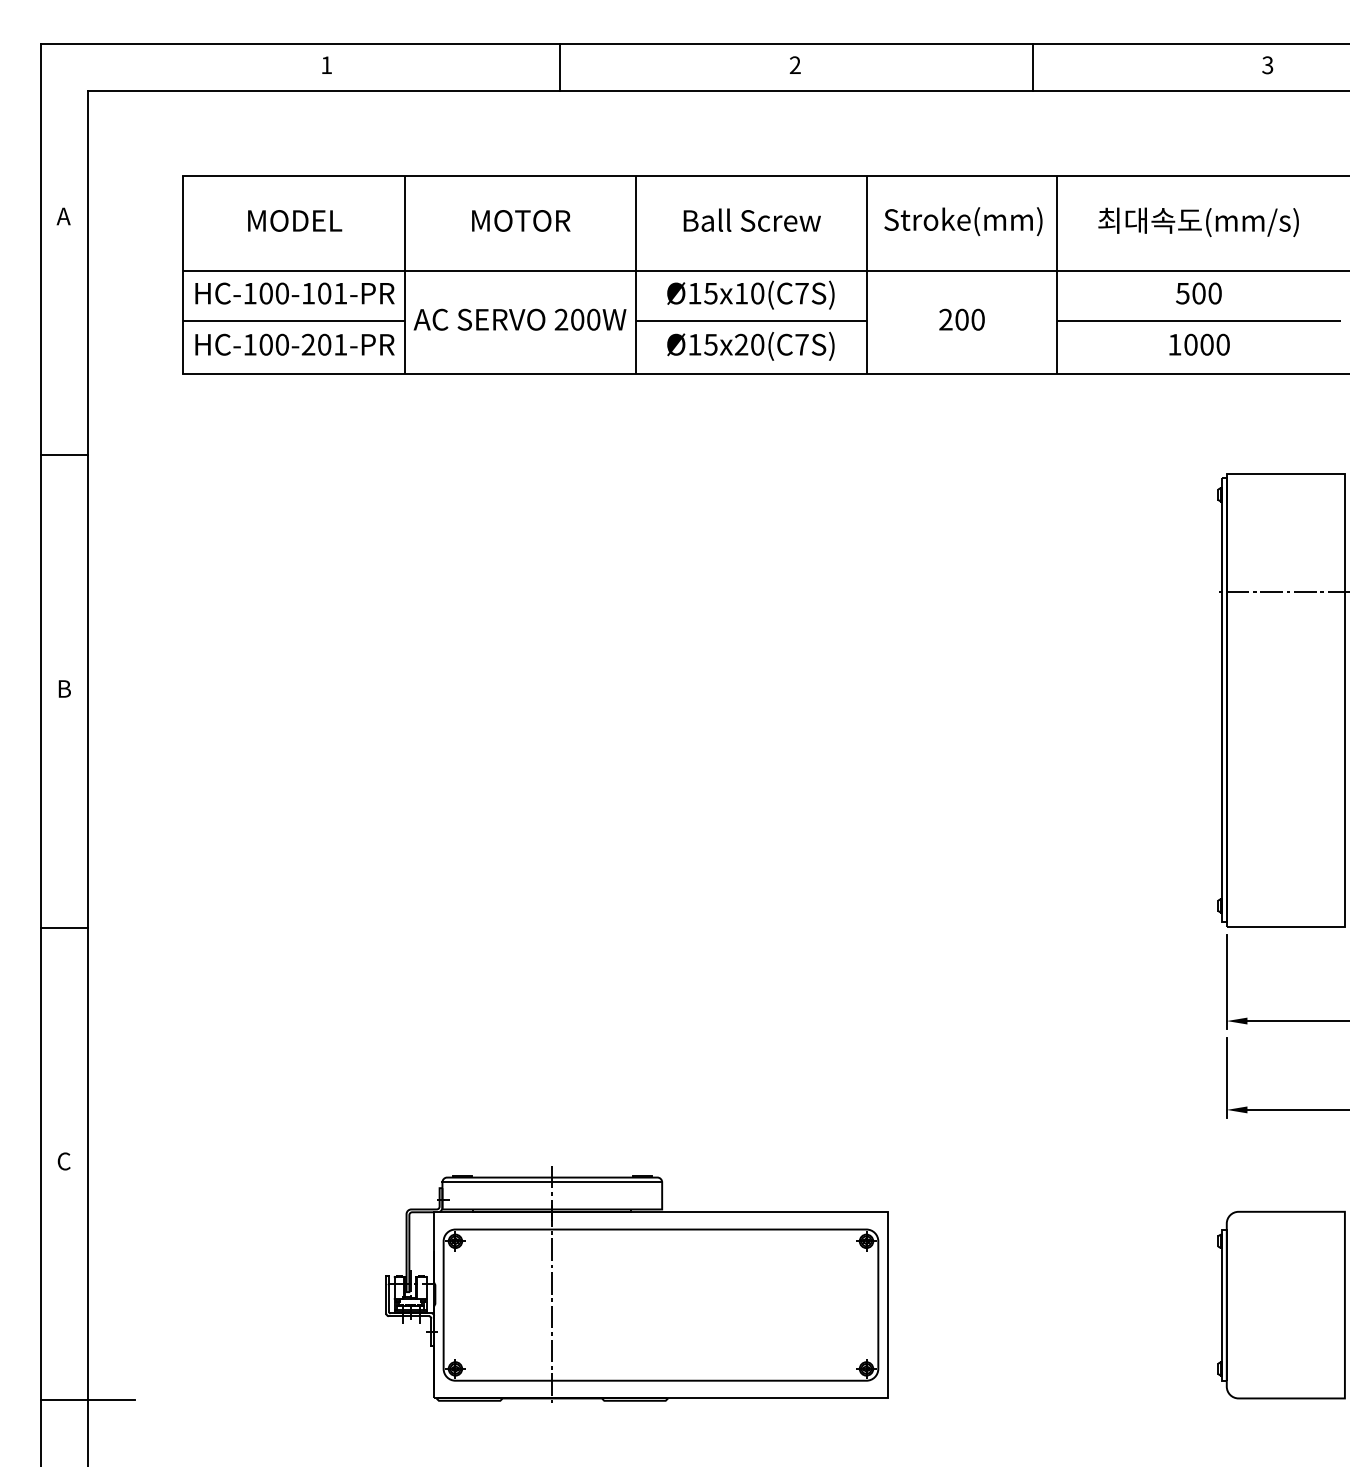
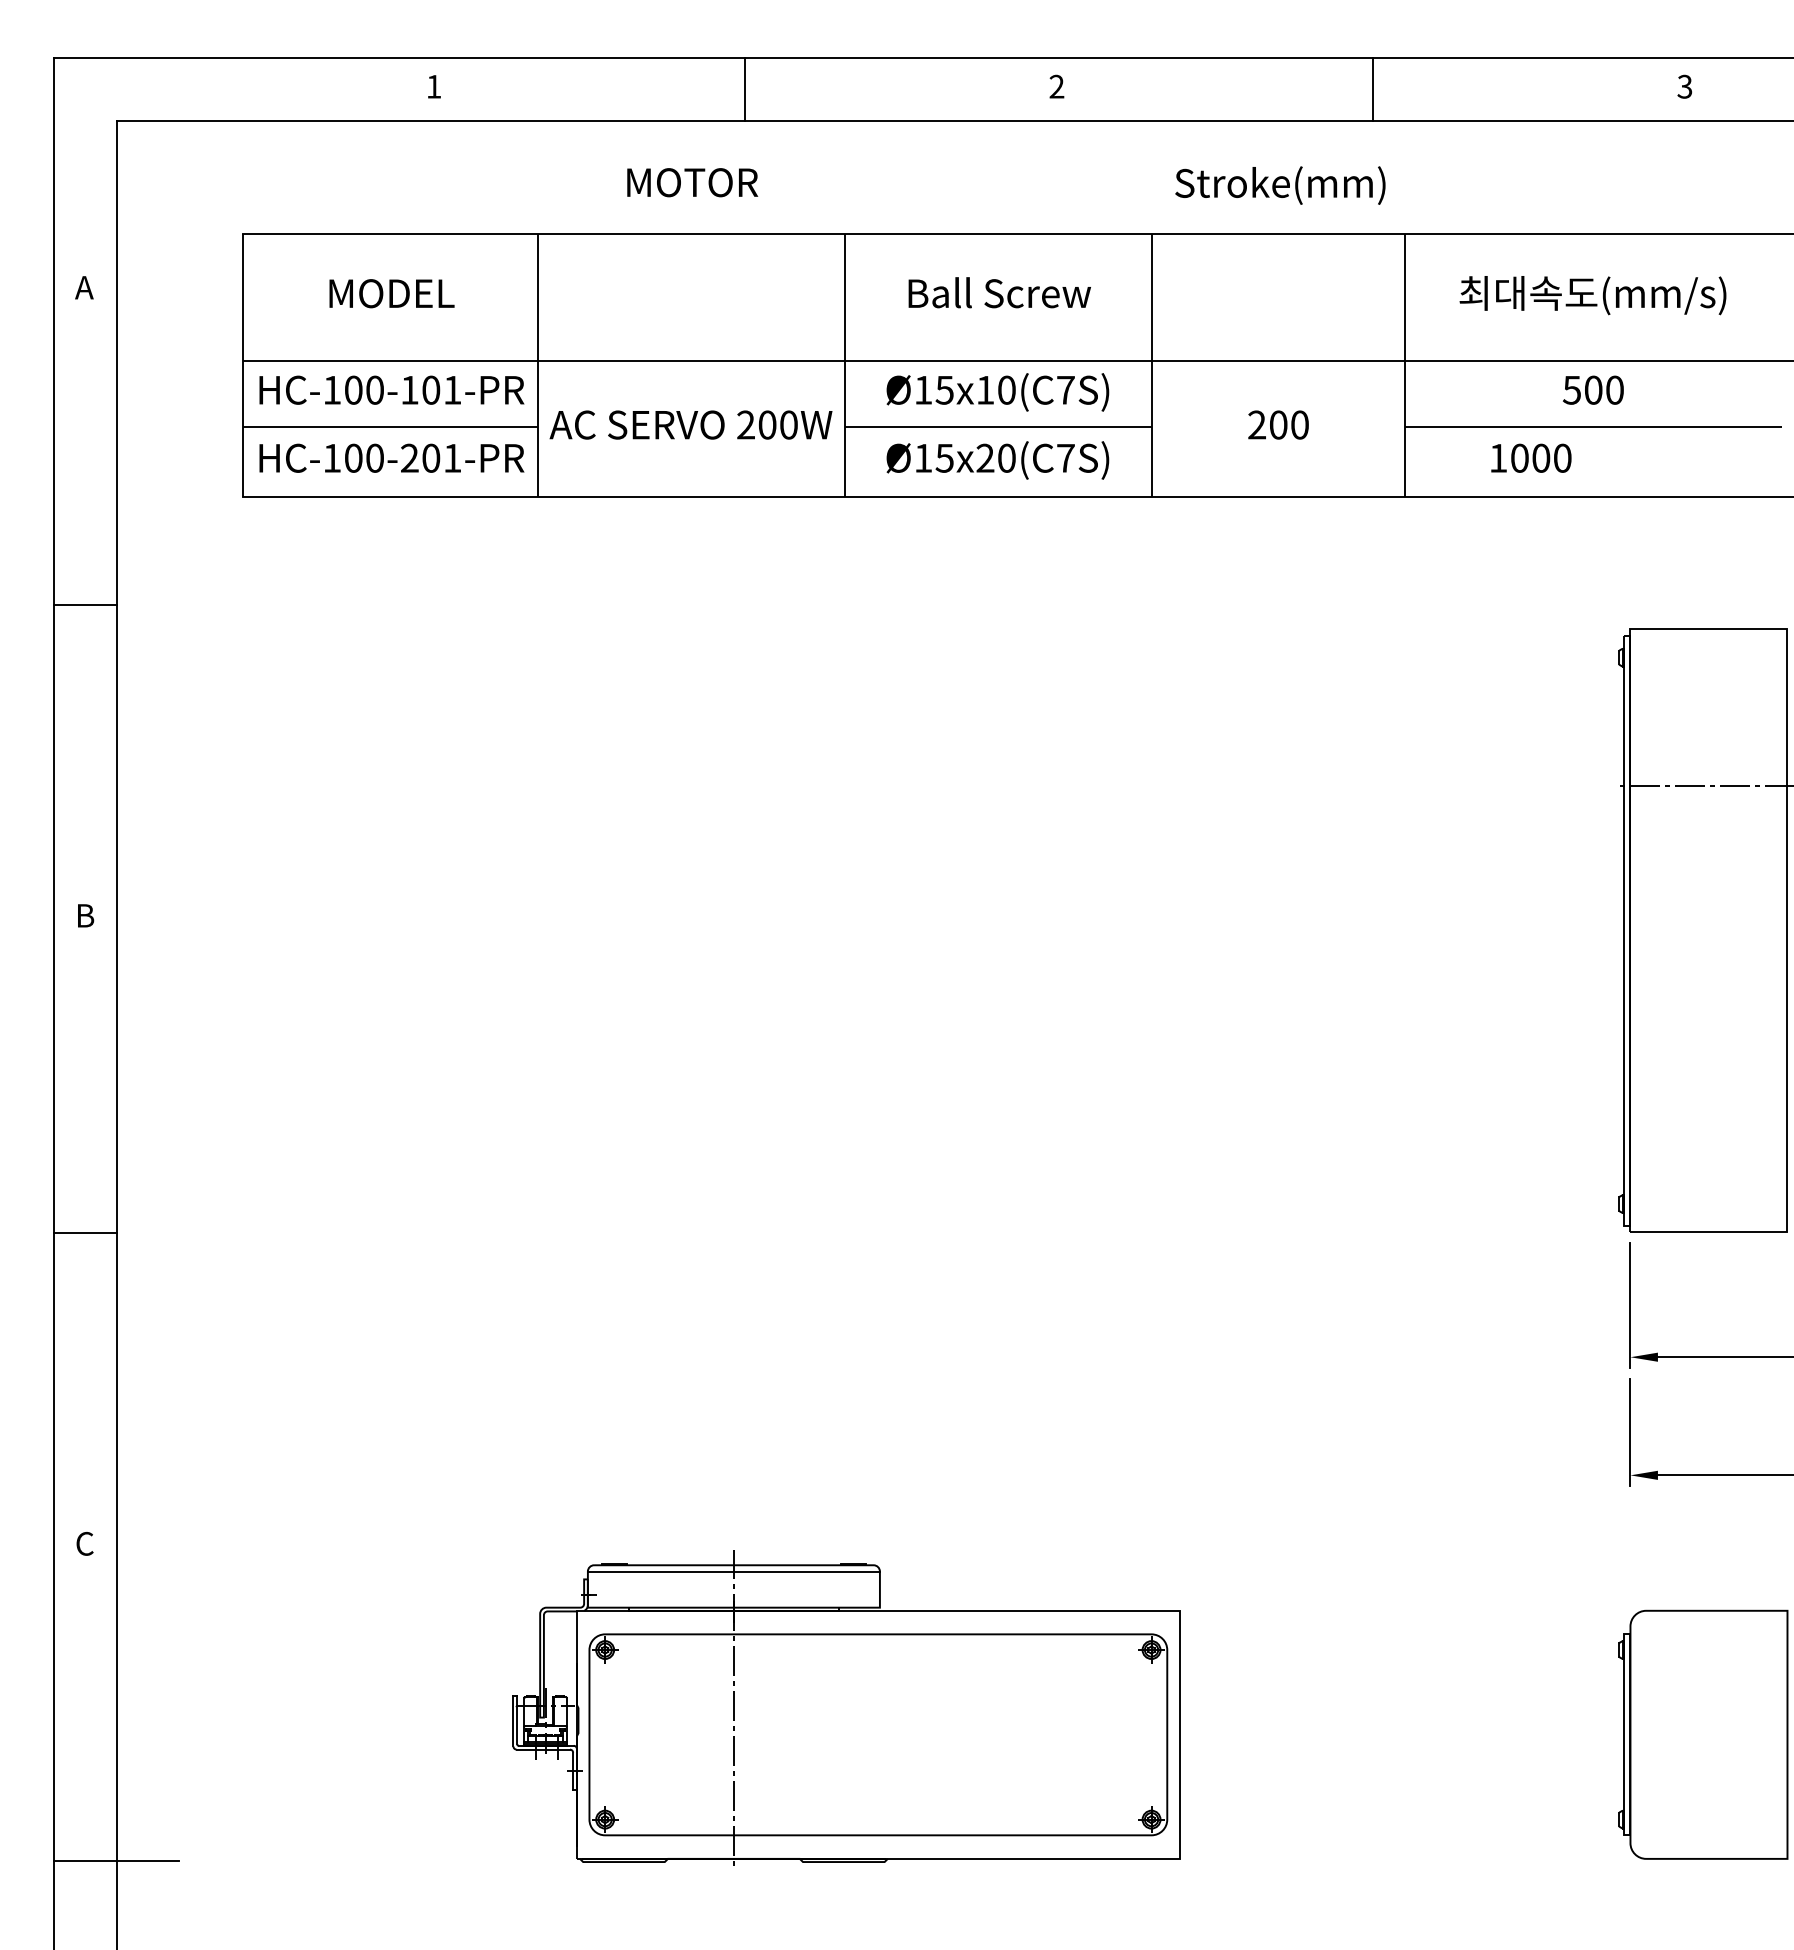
text: (521, 220) -> (692, 182), moved
text: (963, 221) -> (1280, 185), moved
text: (1199, 344) -> (1531, 457), moved

